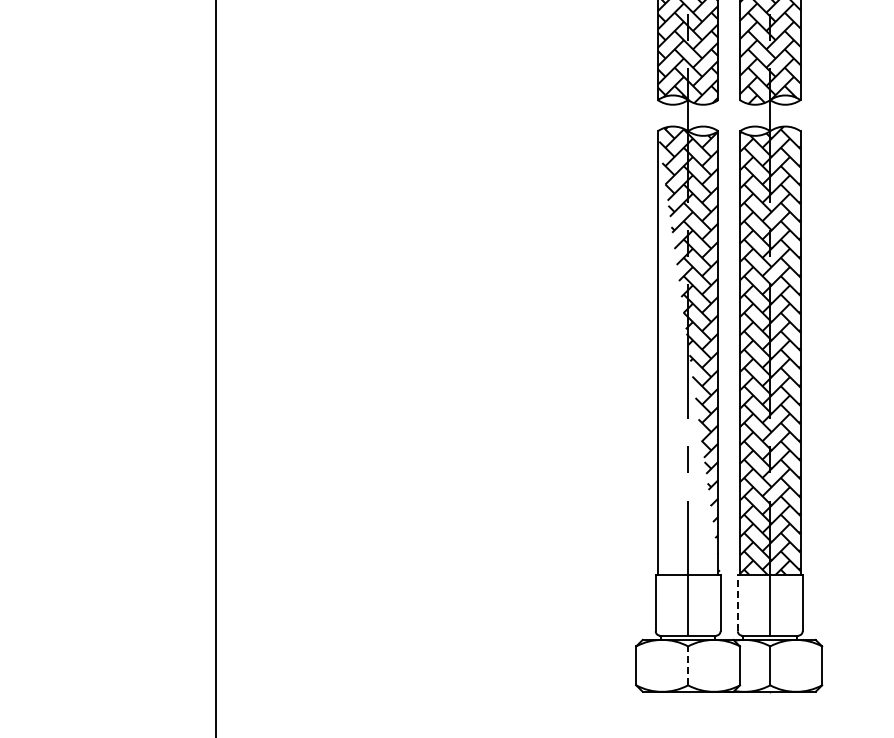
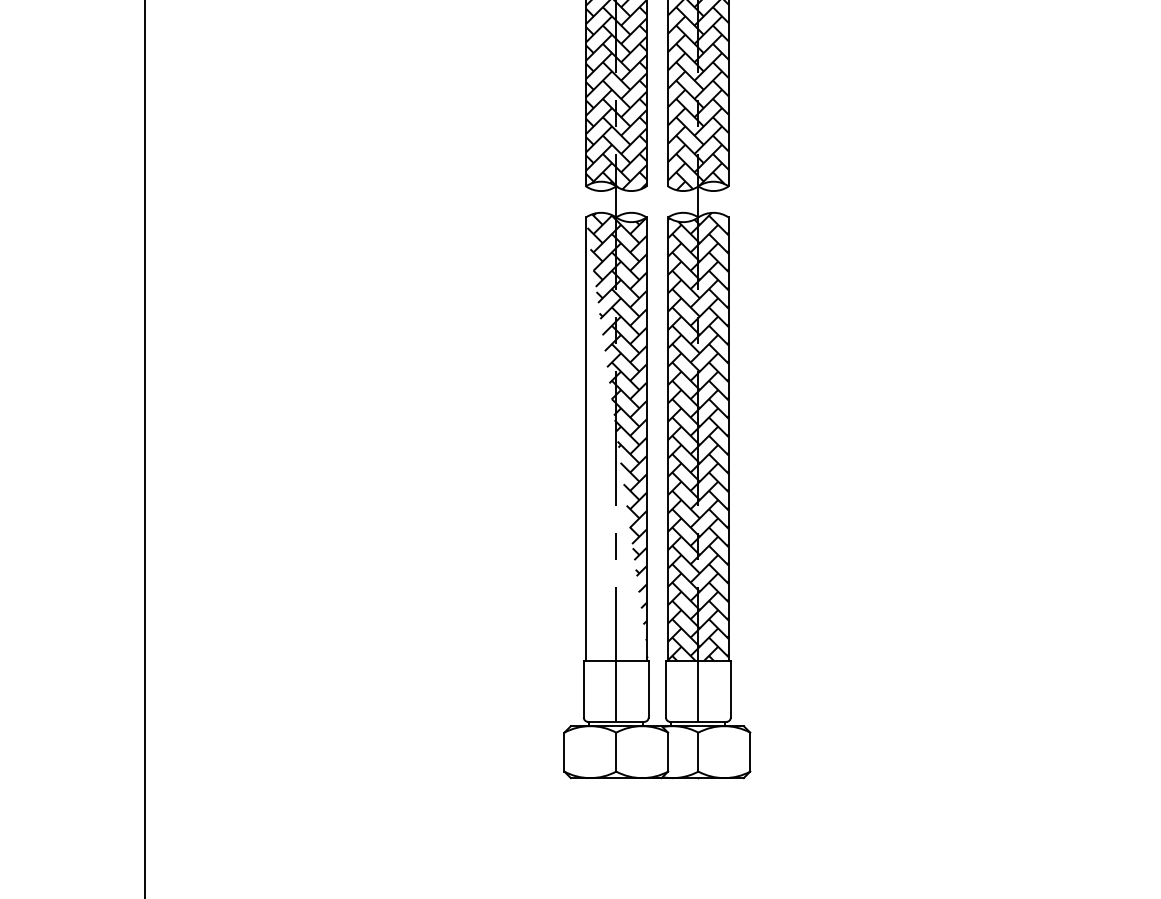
line: (737, 602) -> (665, 688), dashed -> solid
line: (688, 665) -> (616, 751), dashed -> solid

